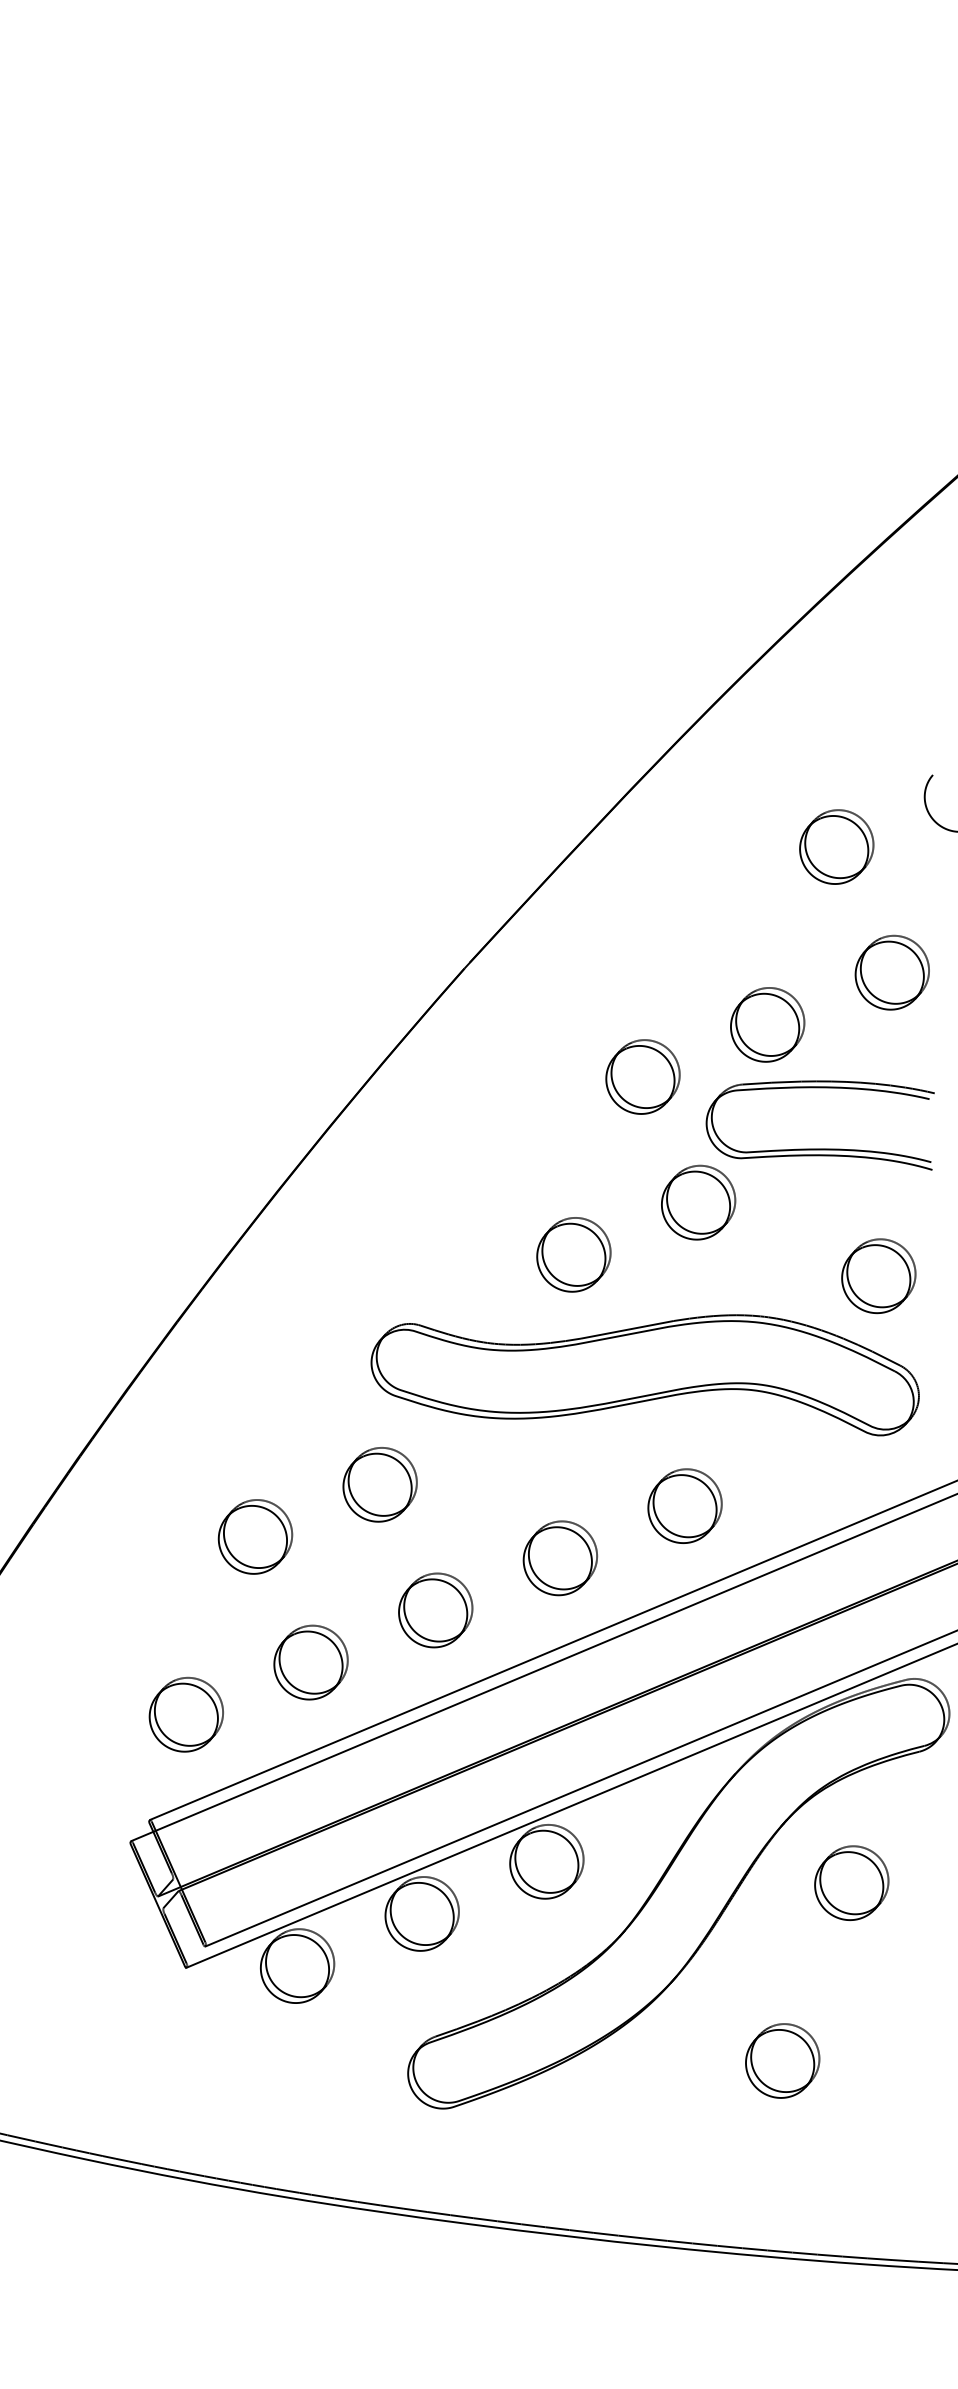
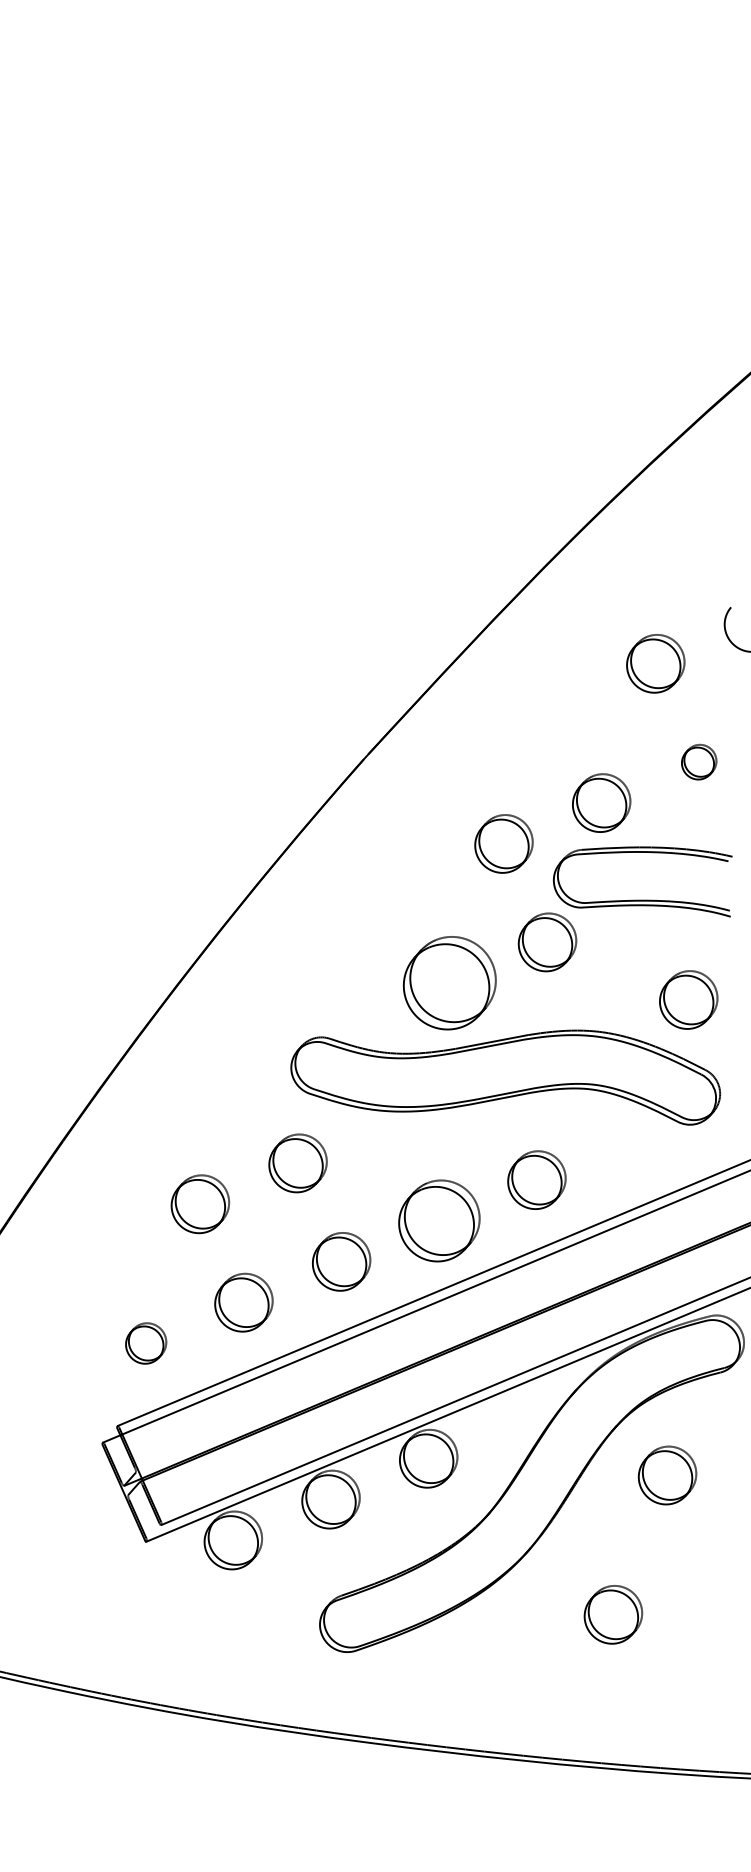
part: (891, 972) -> (698, 762), size x0.6
part: (573, 1254) -> (449, 983), size x1.6
part: (559, 1558) -> (438, 1221), size x1.4
part: (185, 1714) -> (145, 1343), size x0.7

